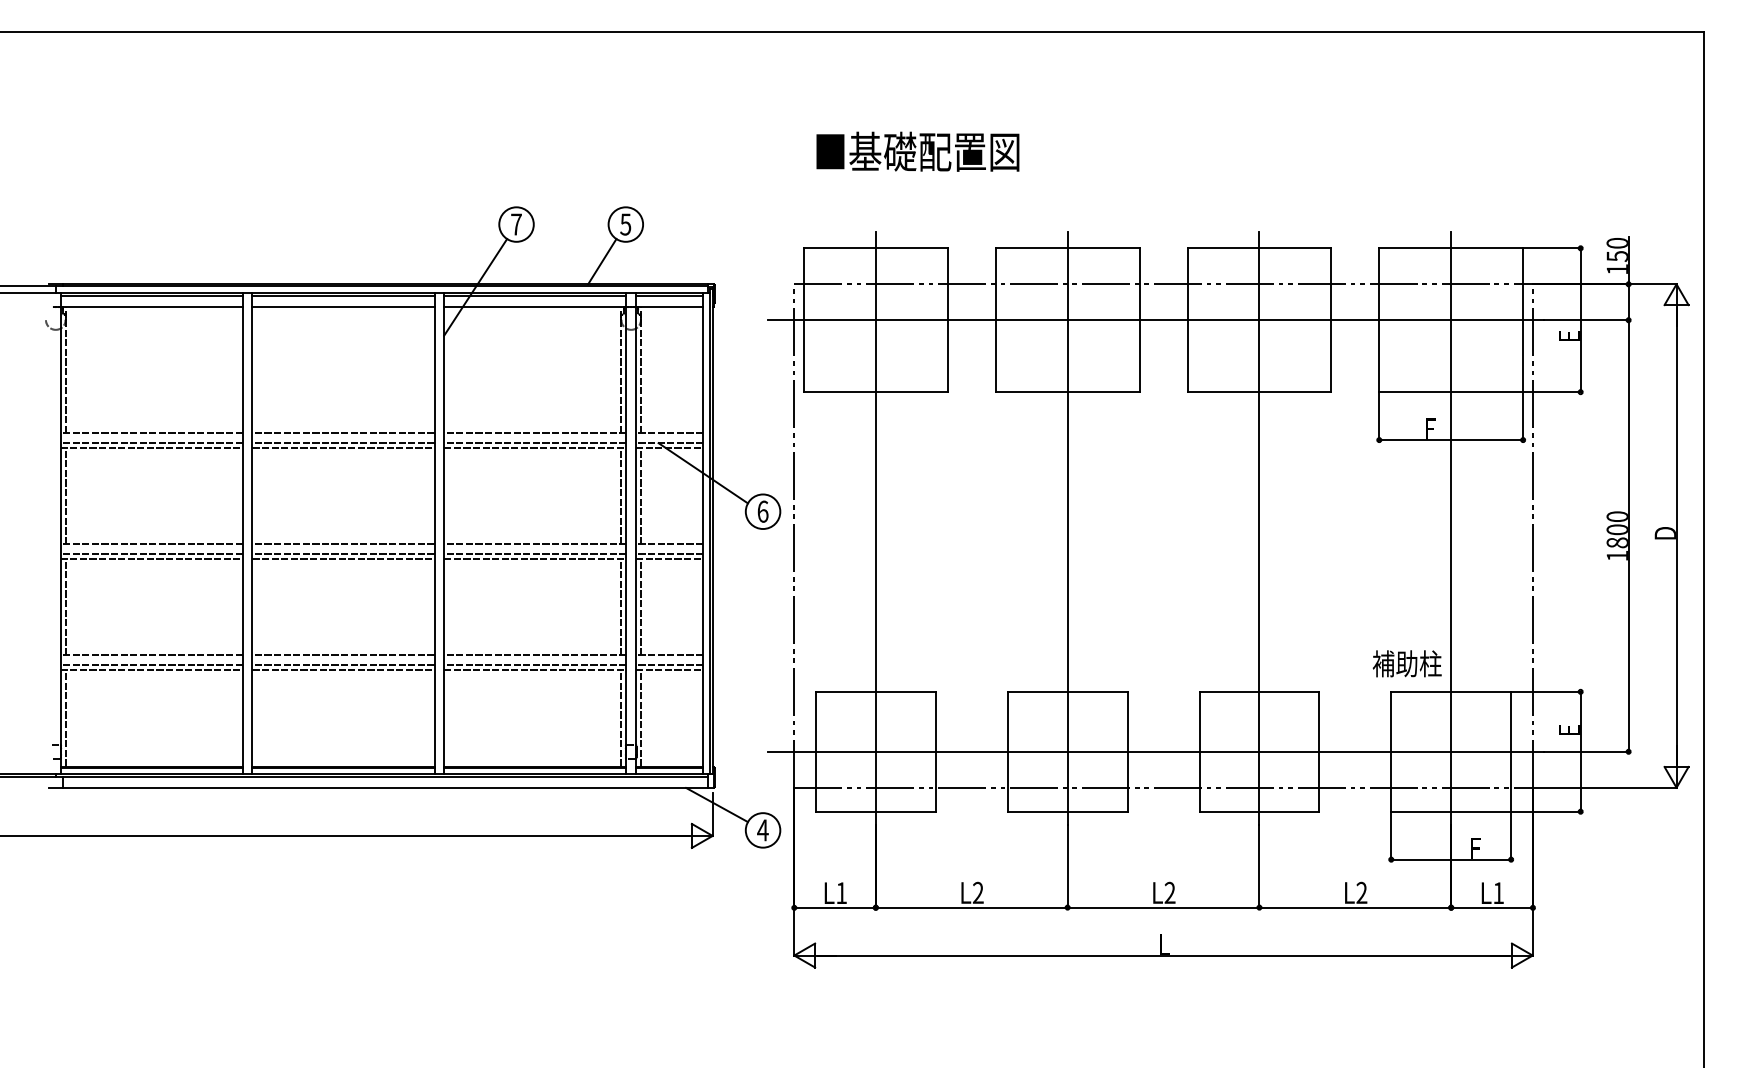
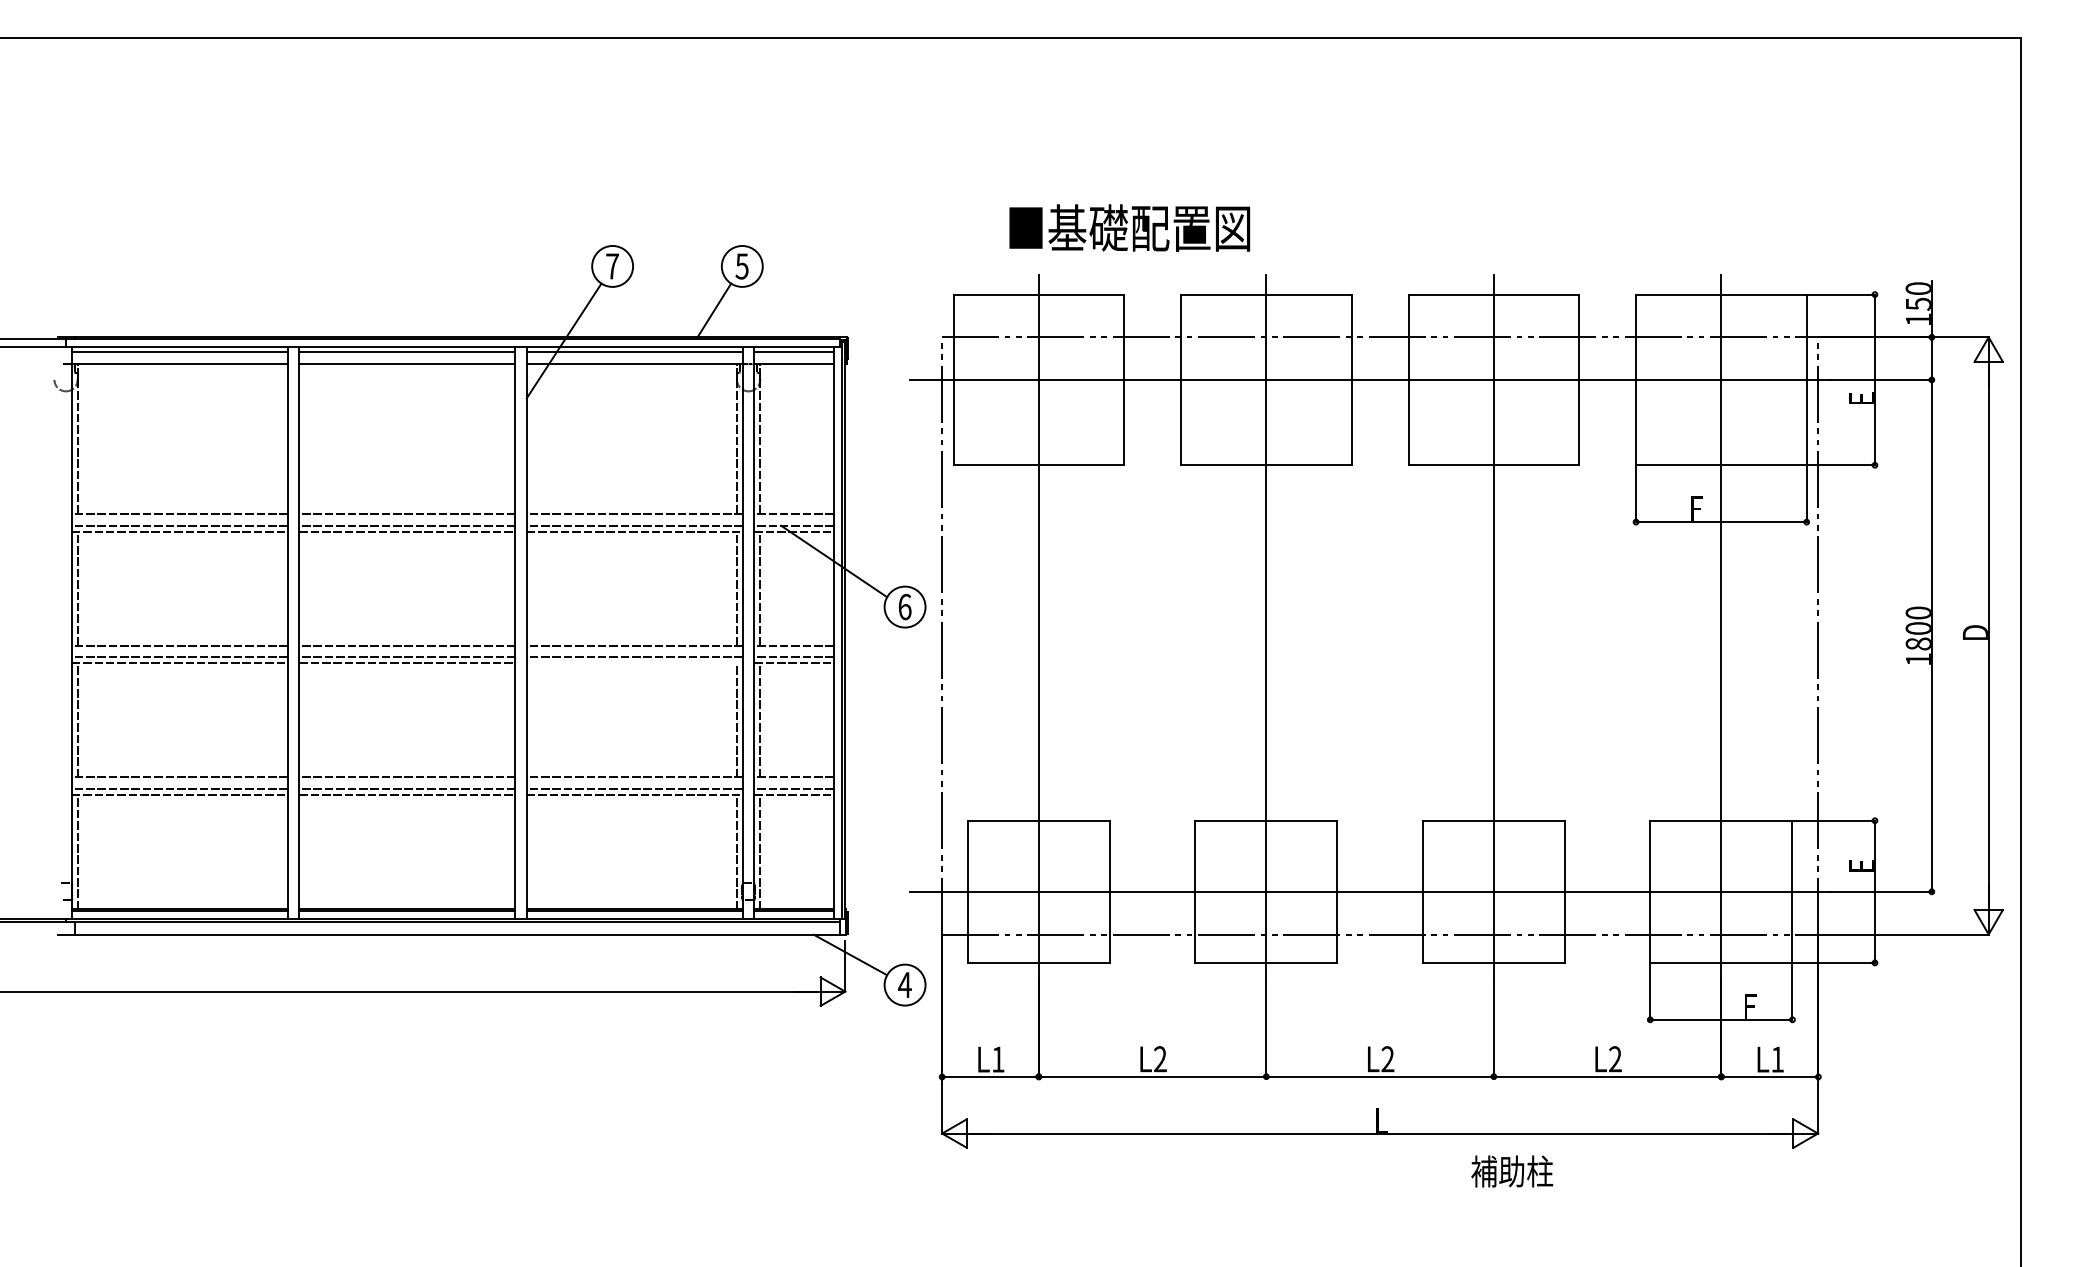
text: (917, 151) -> (1129, 227), moved
line: (534, 559) -> (634, 663), removed
text: (1407, 663) -> (1512, 1171), moved

